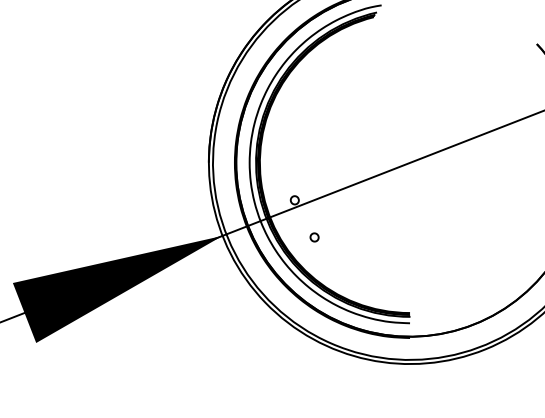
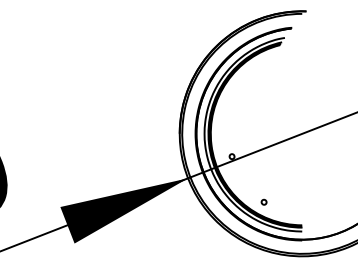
part: (313, 236) -> (263, 201), moved

